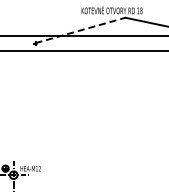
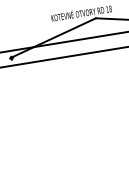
line: (80, 30) -> (53, 38), dashed -> solid

